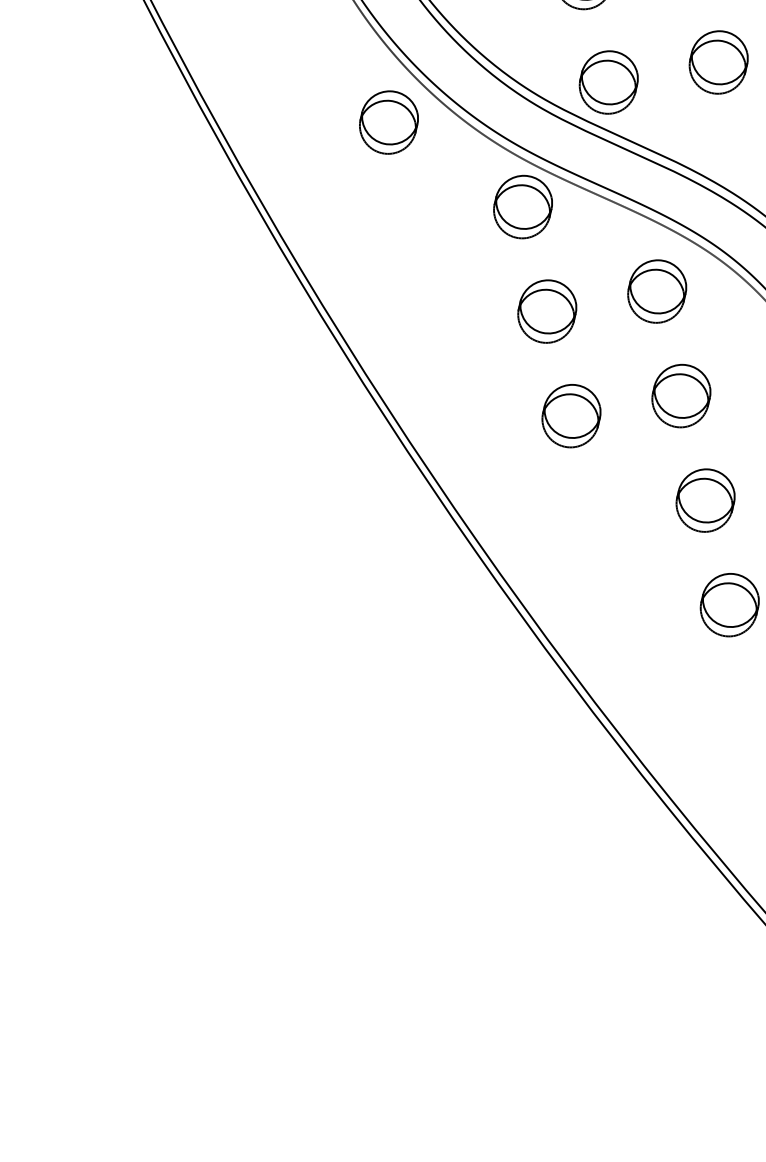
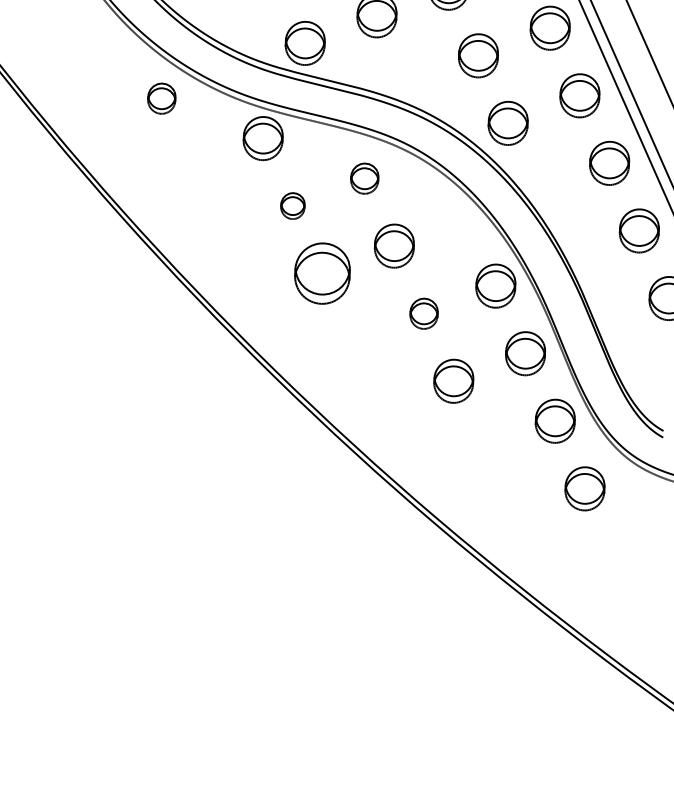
part: (388, 122) -> (161, 98), size x0.7
part: (656, 291) -> (364, 178), size x0.7
part: (546, 310) -> (292, 205), size x0.6
part: (571, 415) -> (322, 273), size x1.4
part: (704, 500) -> (423, 313), size x0.7

